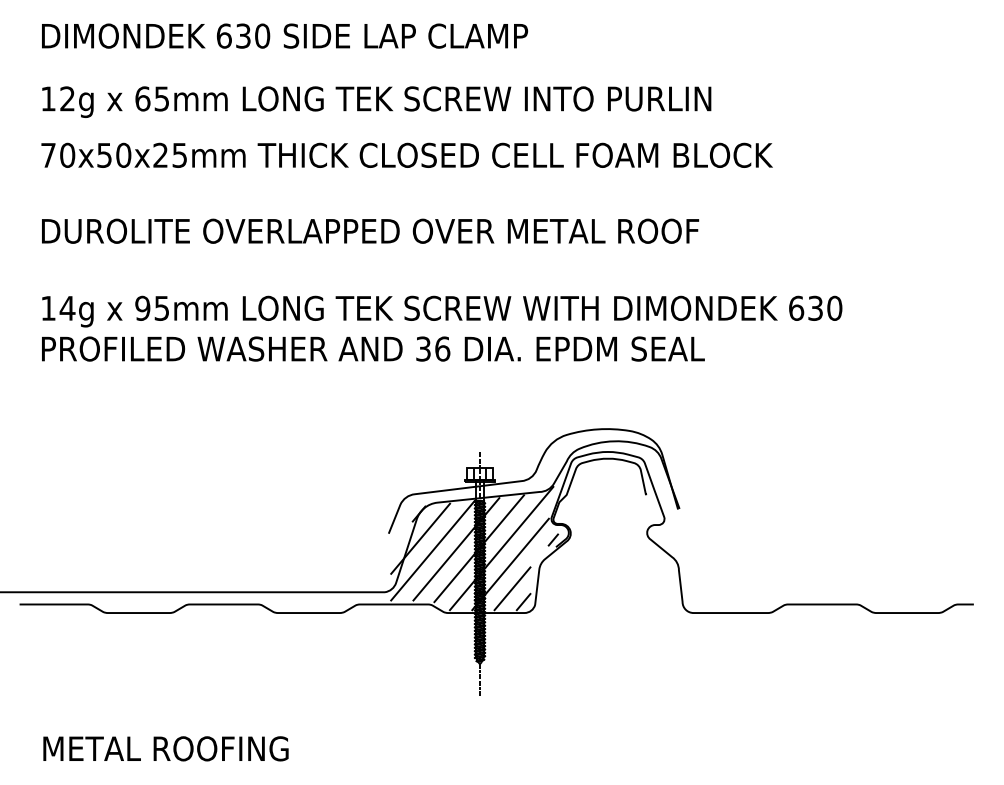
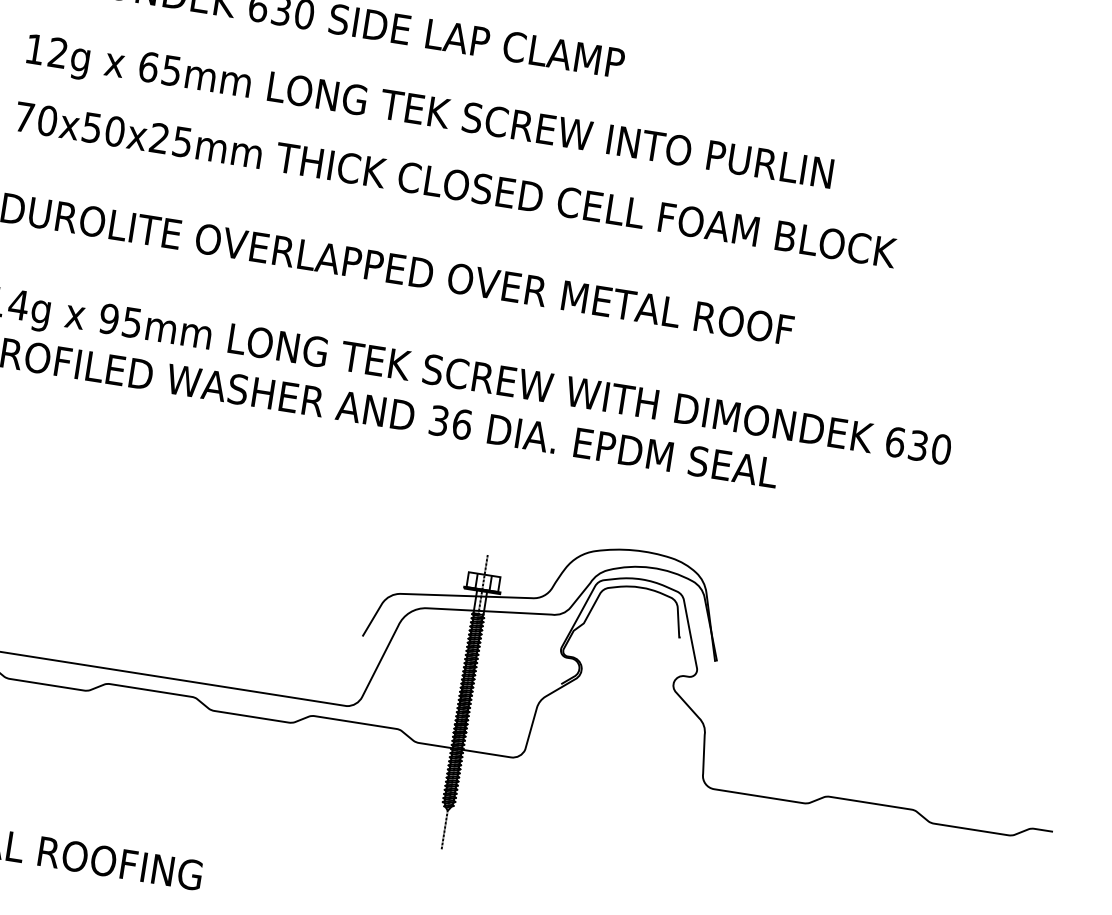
hatch: (474, 548) -> (462, 670), removed

